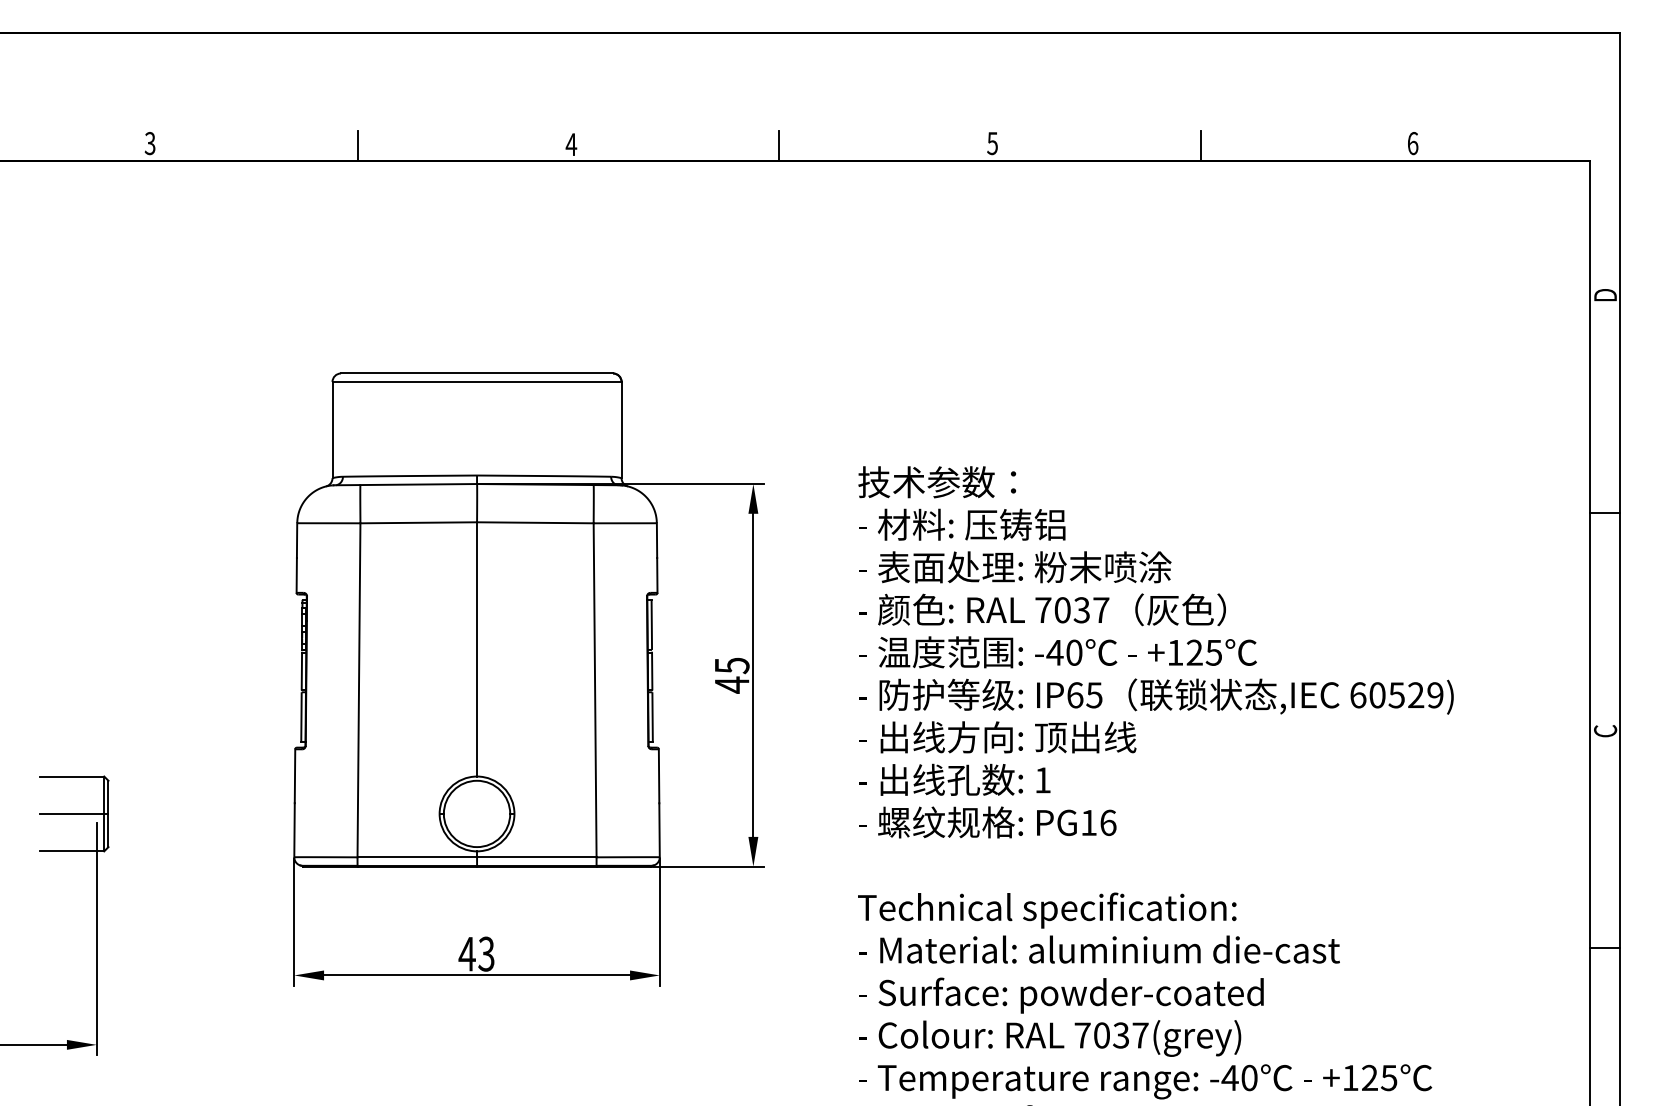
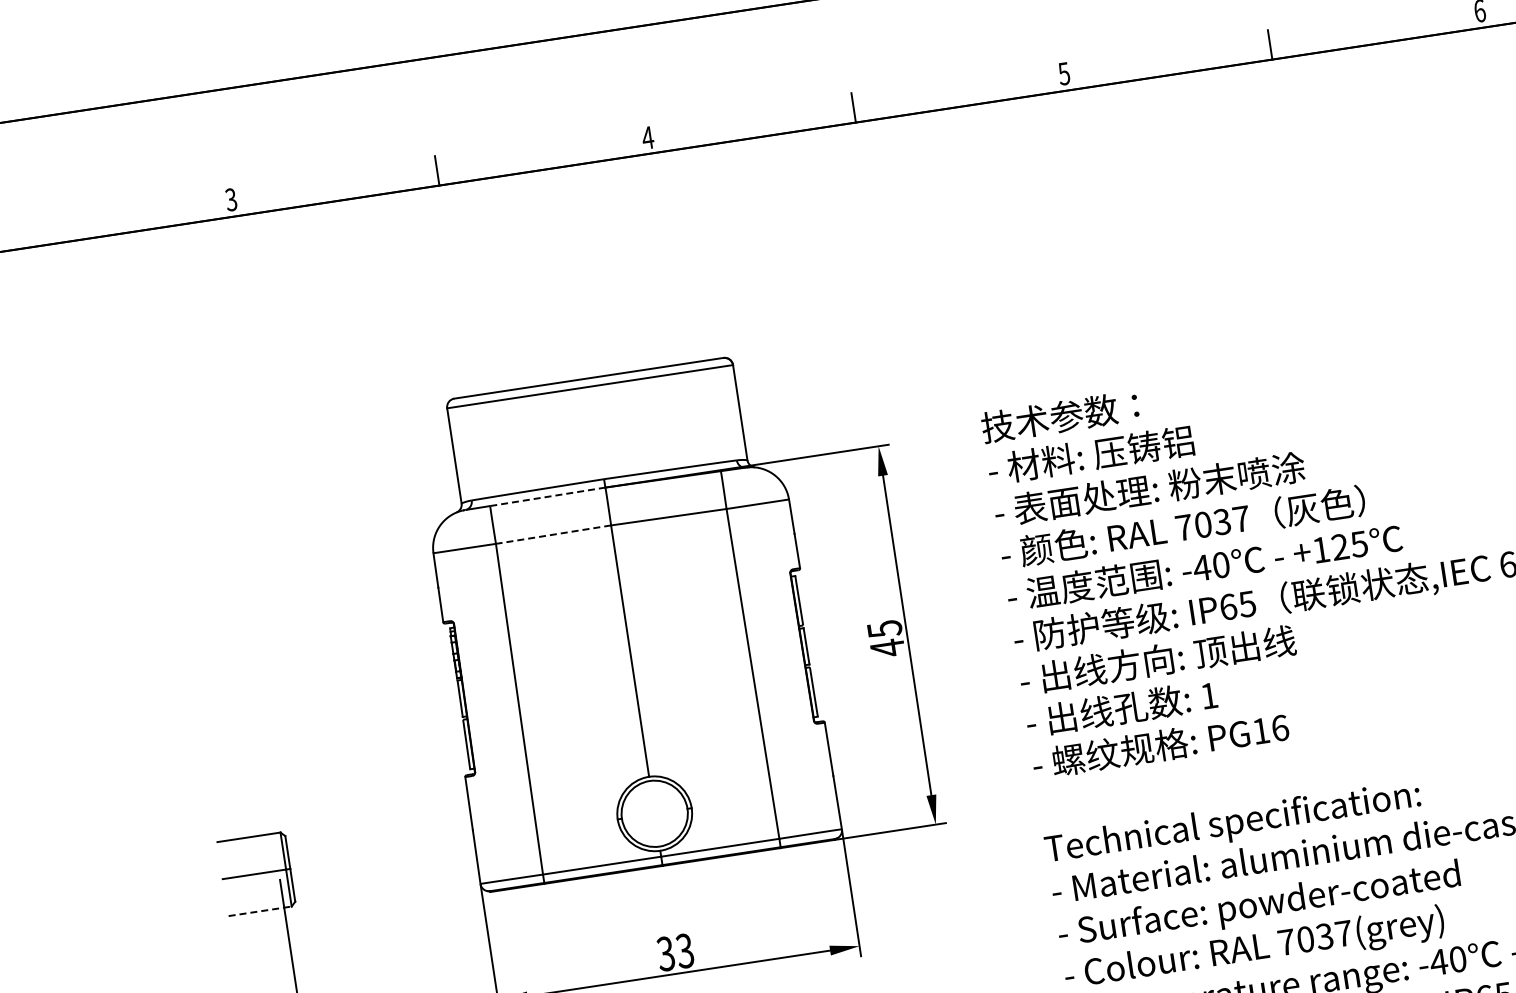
line: (419, 484) -> (548, 496), solid -> dashed
line: (418, 522) -> (553, 534), solid -> dashed
line: (72, 851) -> (260, 911), solid -> dashed
text: (466, 953) -> (665, 953), 43 -> 33

